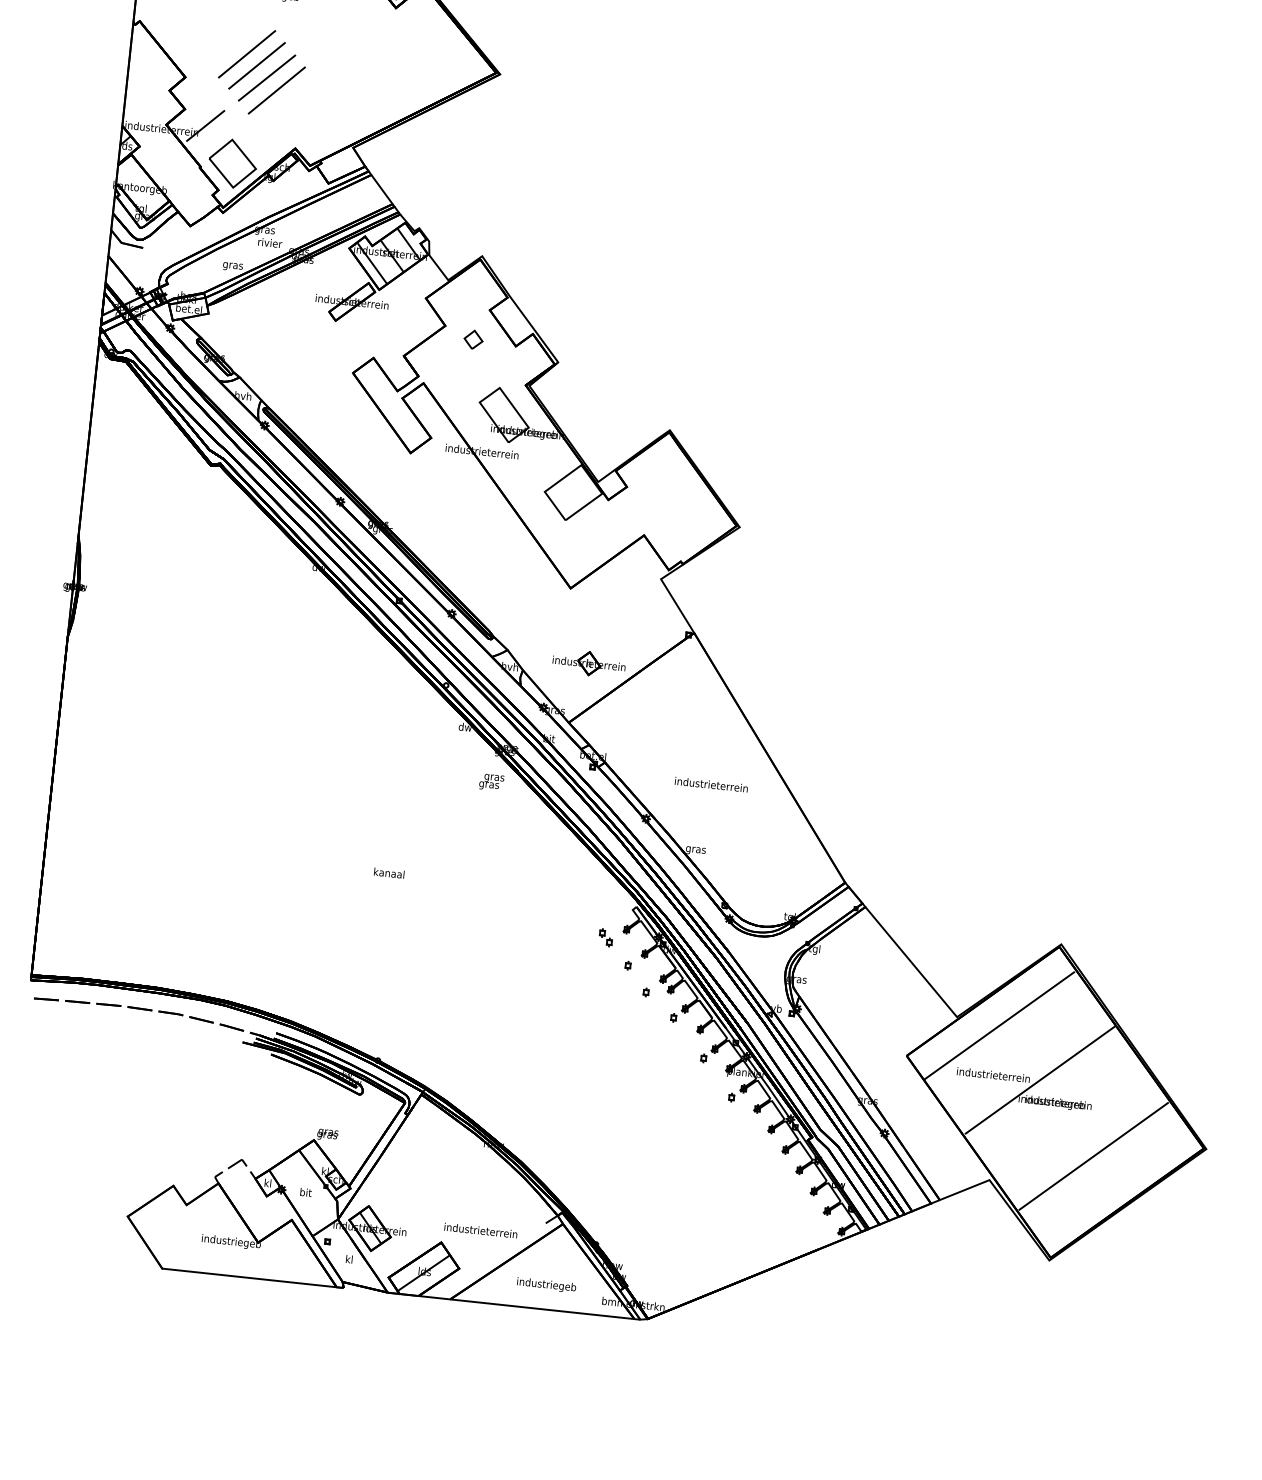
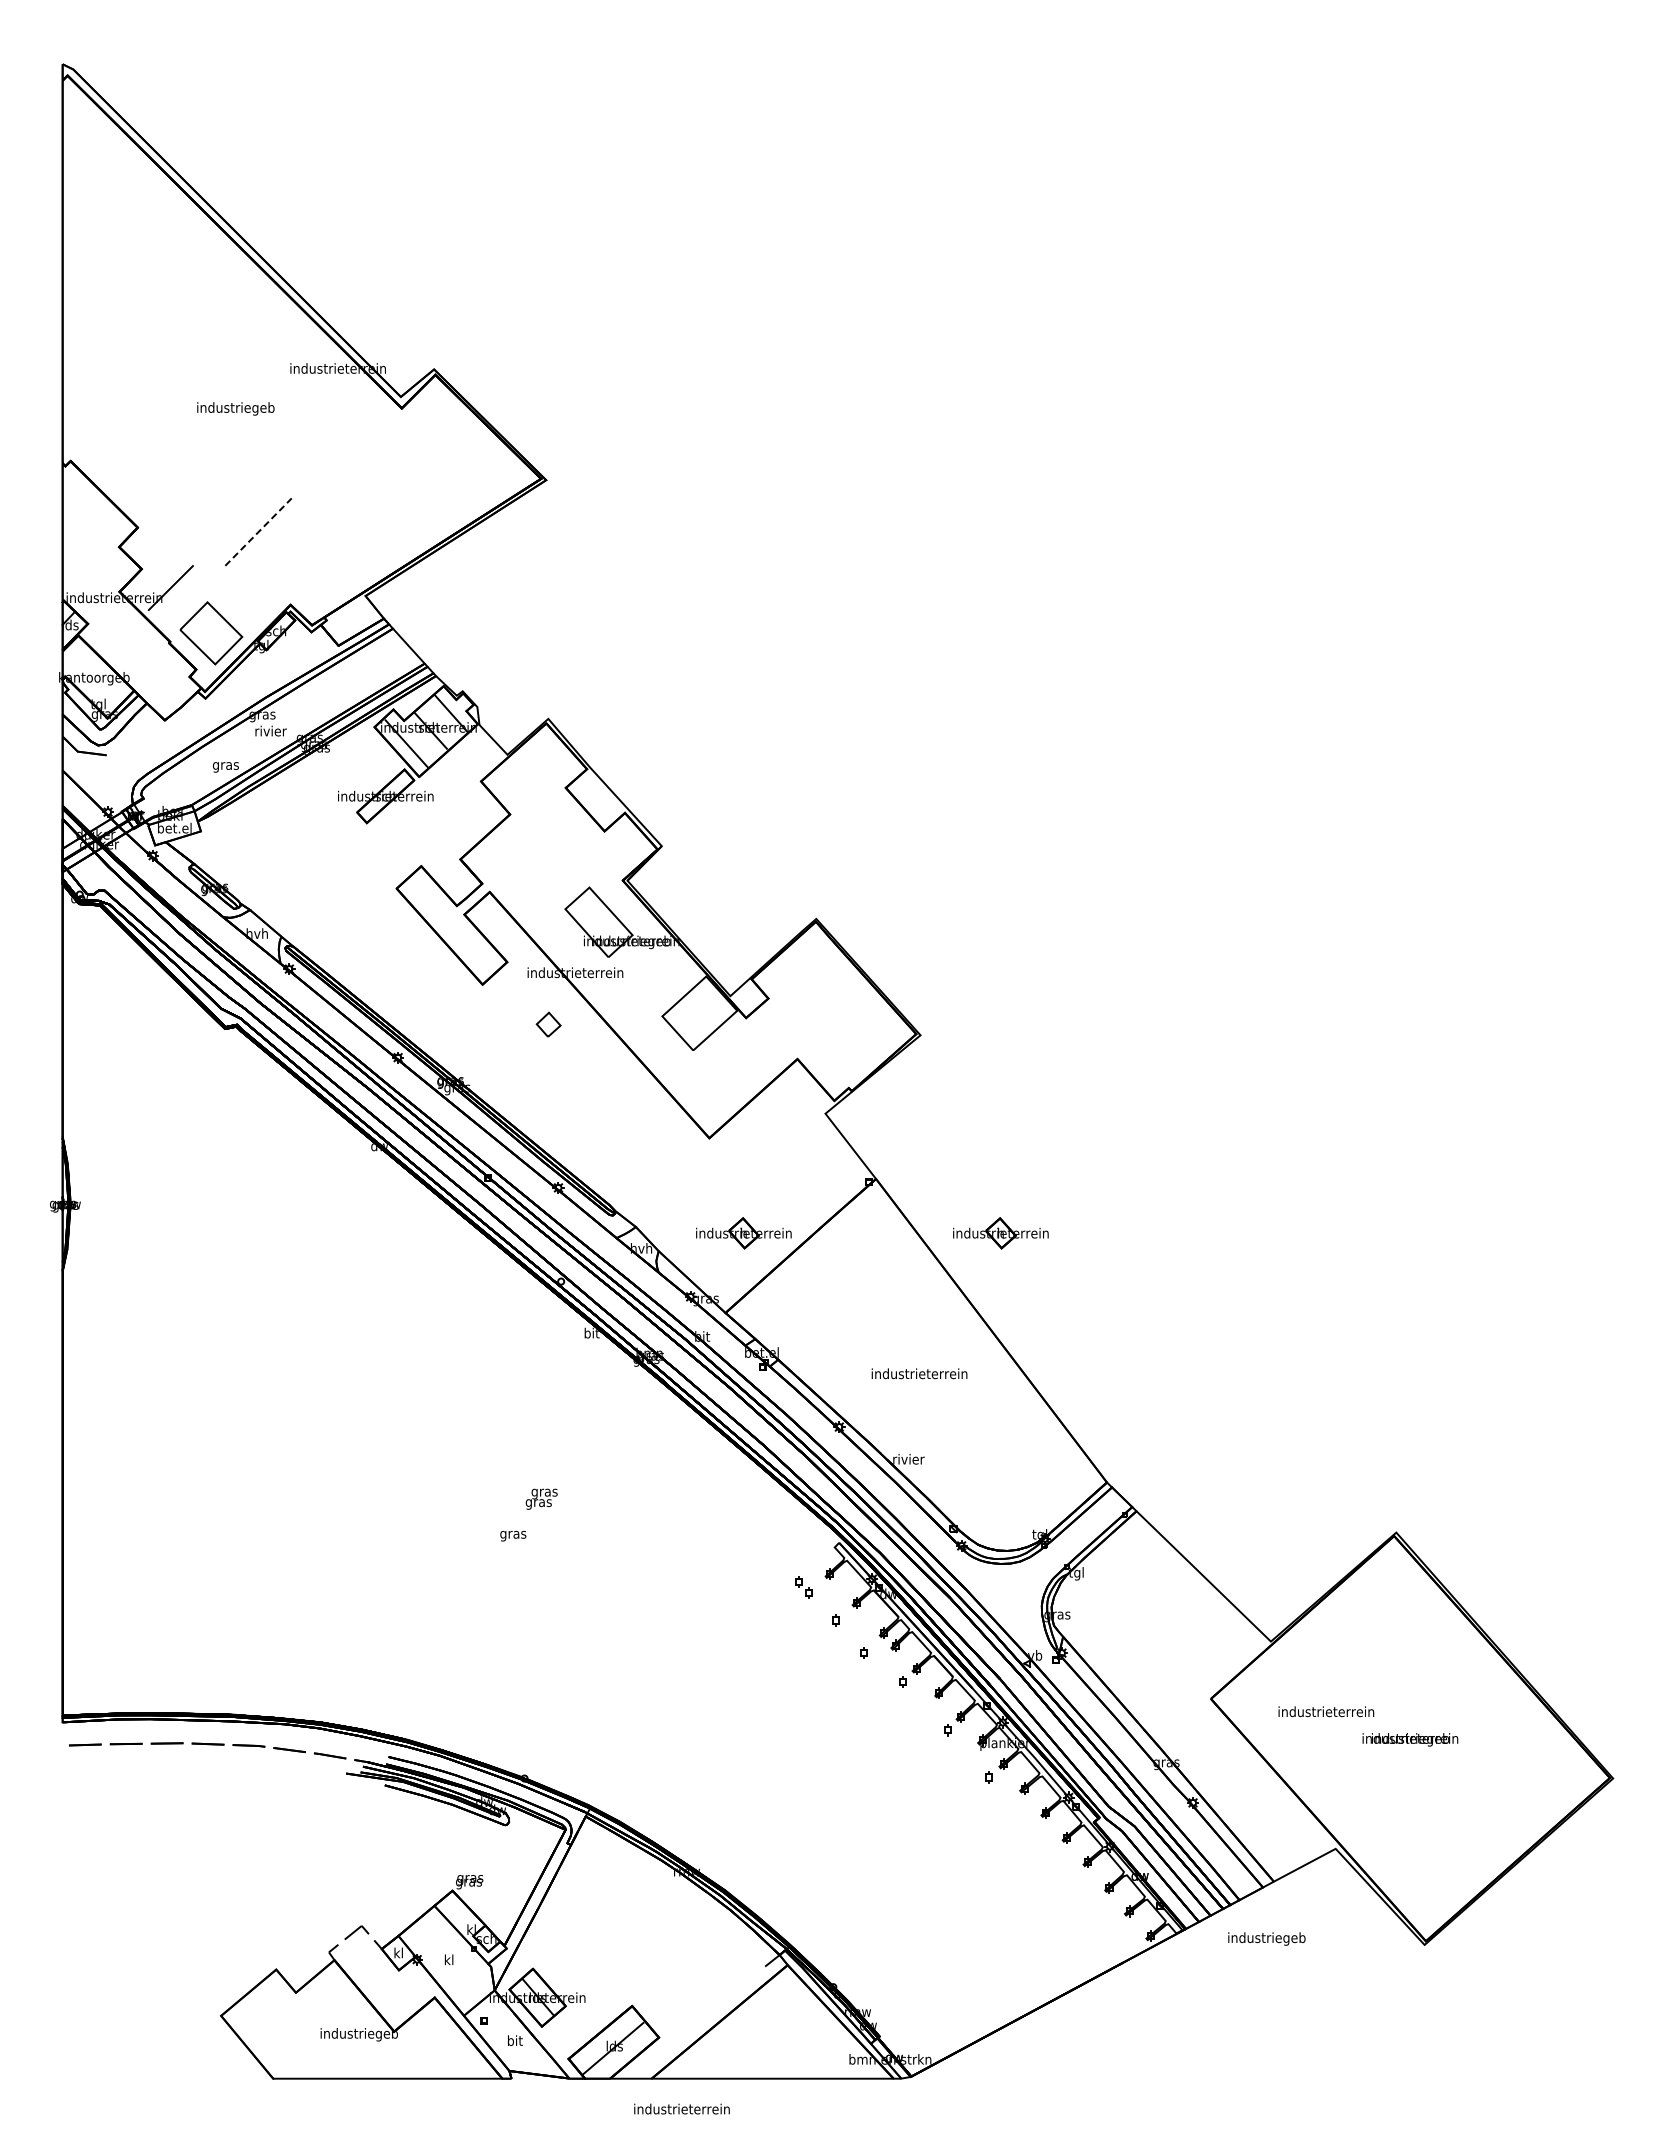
line: (246, 54) -> (214, 489), removed
line: (257, 65) -> (229, 502), removed
line: (266, 78) -> (243, 517), removed
line: (276, 90) -> (258, 531), solid -> dashed
part: (473, 339) -> (548, 1024), moved
part: (784, 684) -> (1000, 1233), added
text: (465, 726) -> (591, 1332), dw -> bit
text: (491, 781) -> (541, 1498), moved
text: (695, 849) -> (908, 1460), gras -> rivier
text: (389, 874) -> (513, 1534), kanaal -> gras
line: (999, 1025) -> (1327, 1646), removed
line: (1040, 1079) -> (1387, 1711), removed
line: (1093, 1156) -> (1467, 1803), removed
text: (306, 1192) -> (449, 1959), bit -> kl
text: (480, 1230) -> (681, 2108), moved
text: (349, 1259) -> (515, 2040), kl -> bit
text: (546, 1284) -> (1266, 1938), moved

